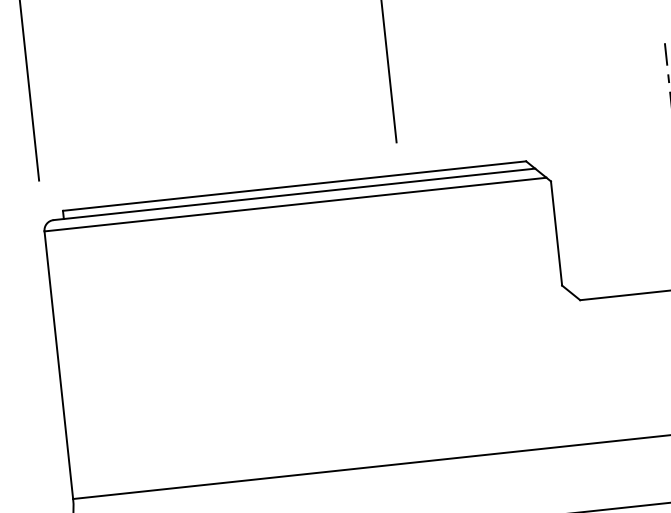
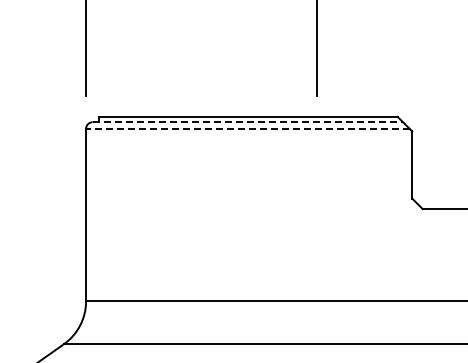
line: (295, 194) -> (248, 122), solid -> dashed
line: (294, 204) -> (247, 128), solid -> dashed

